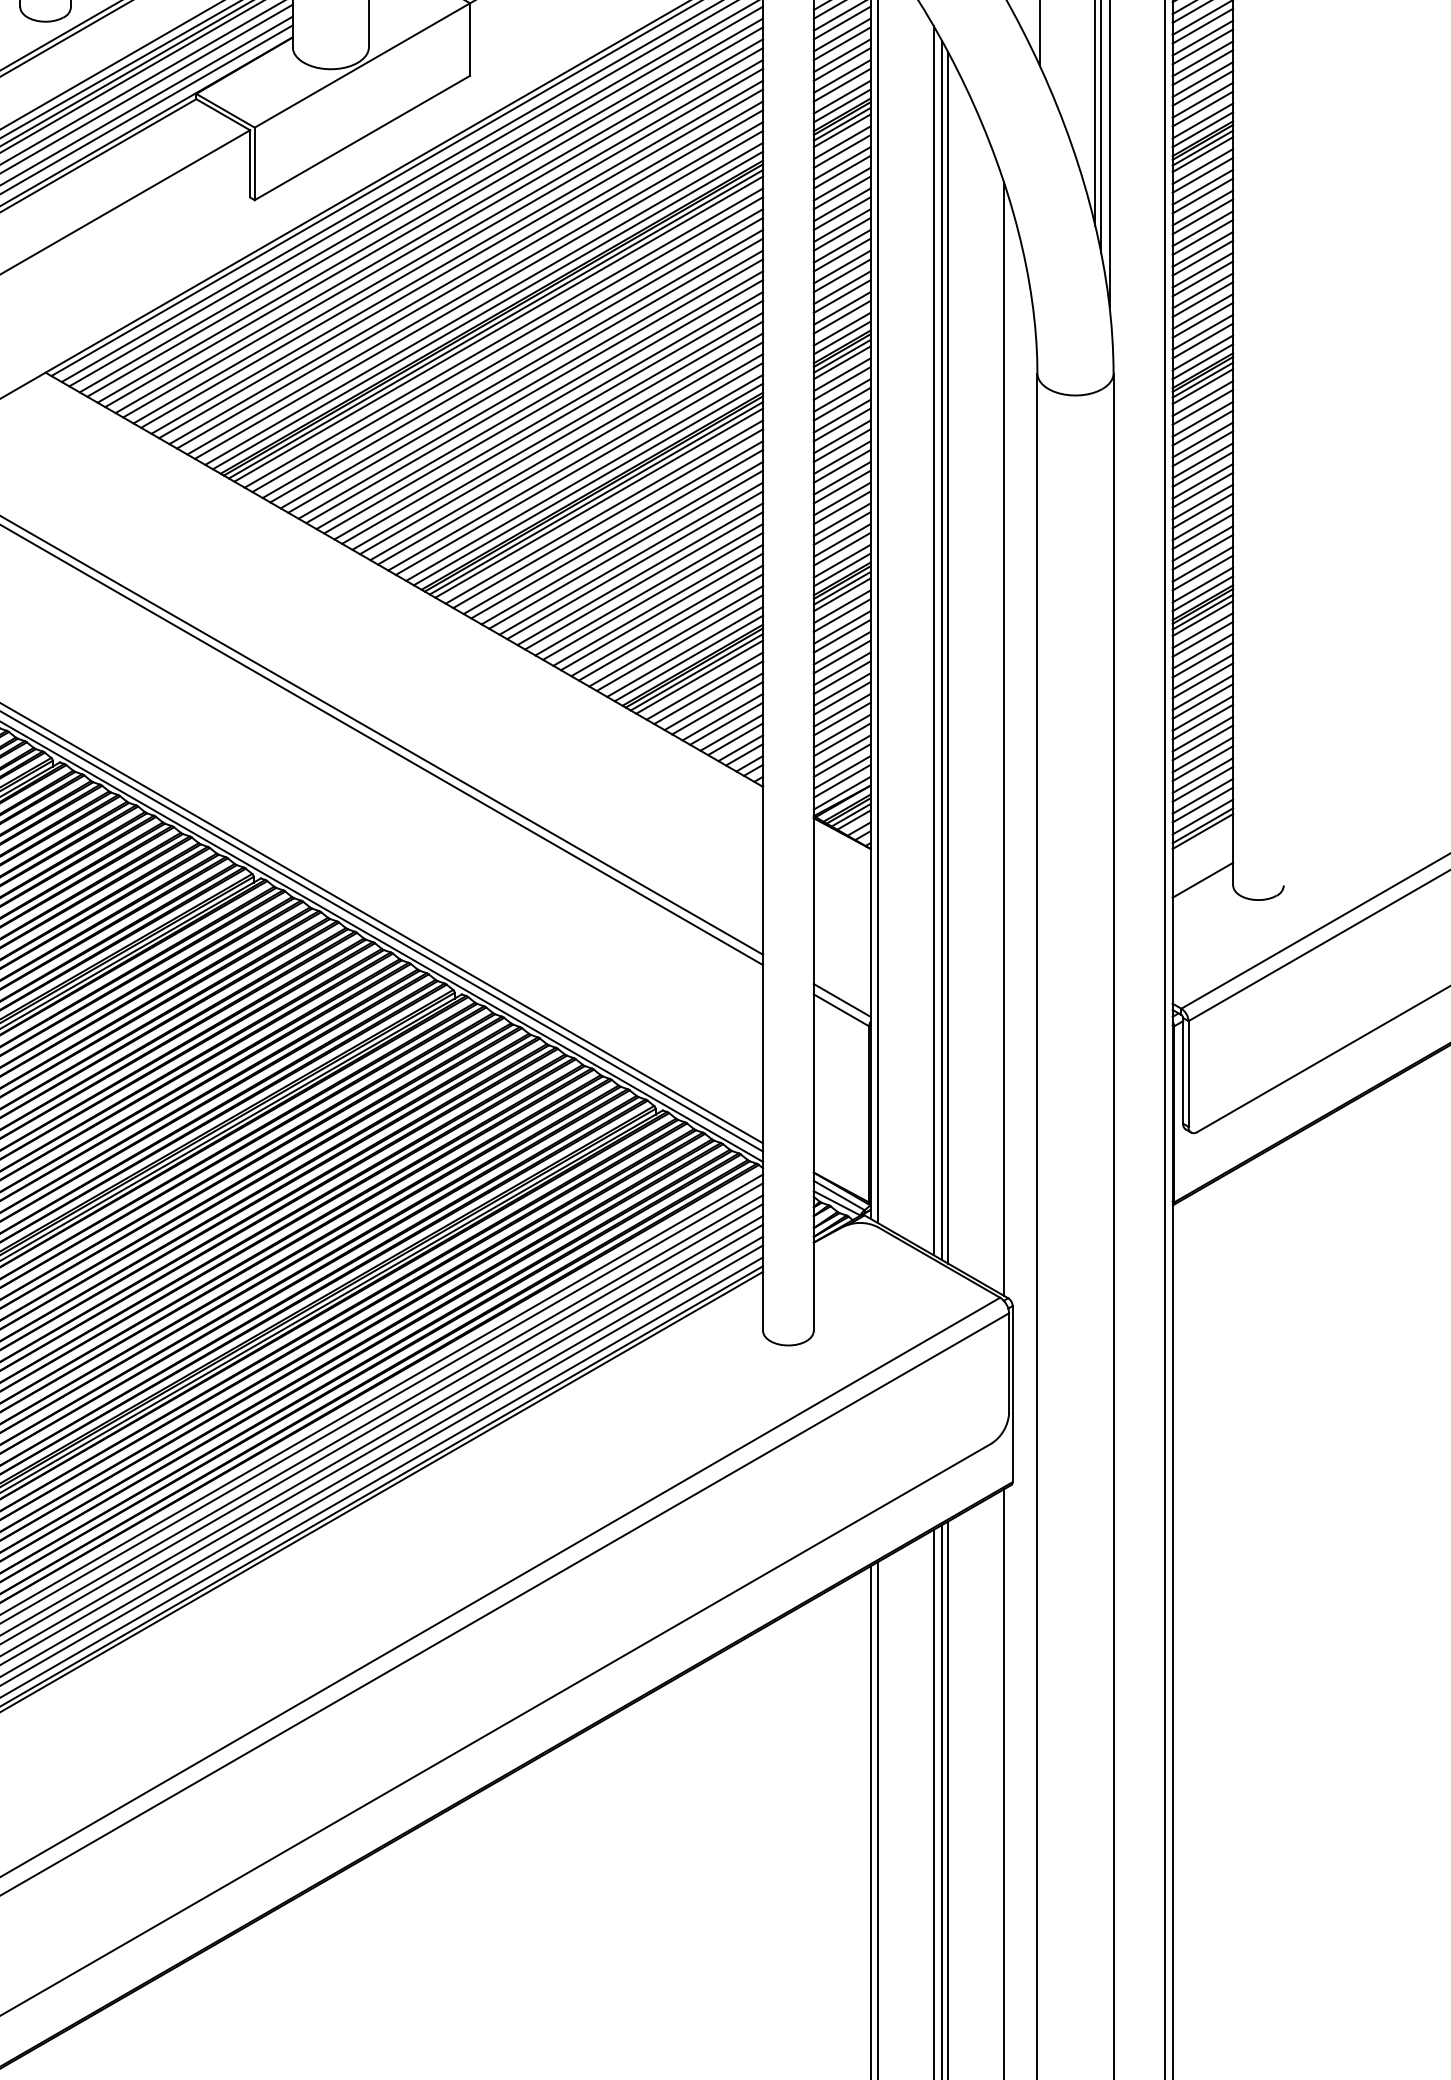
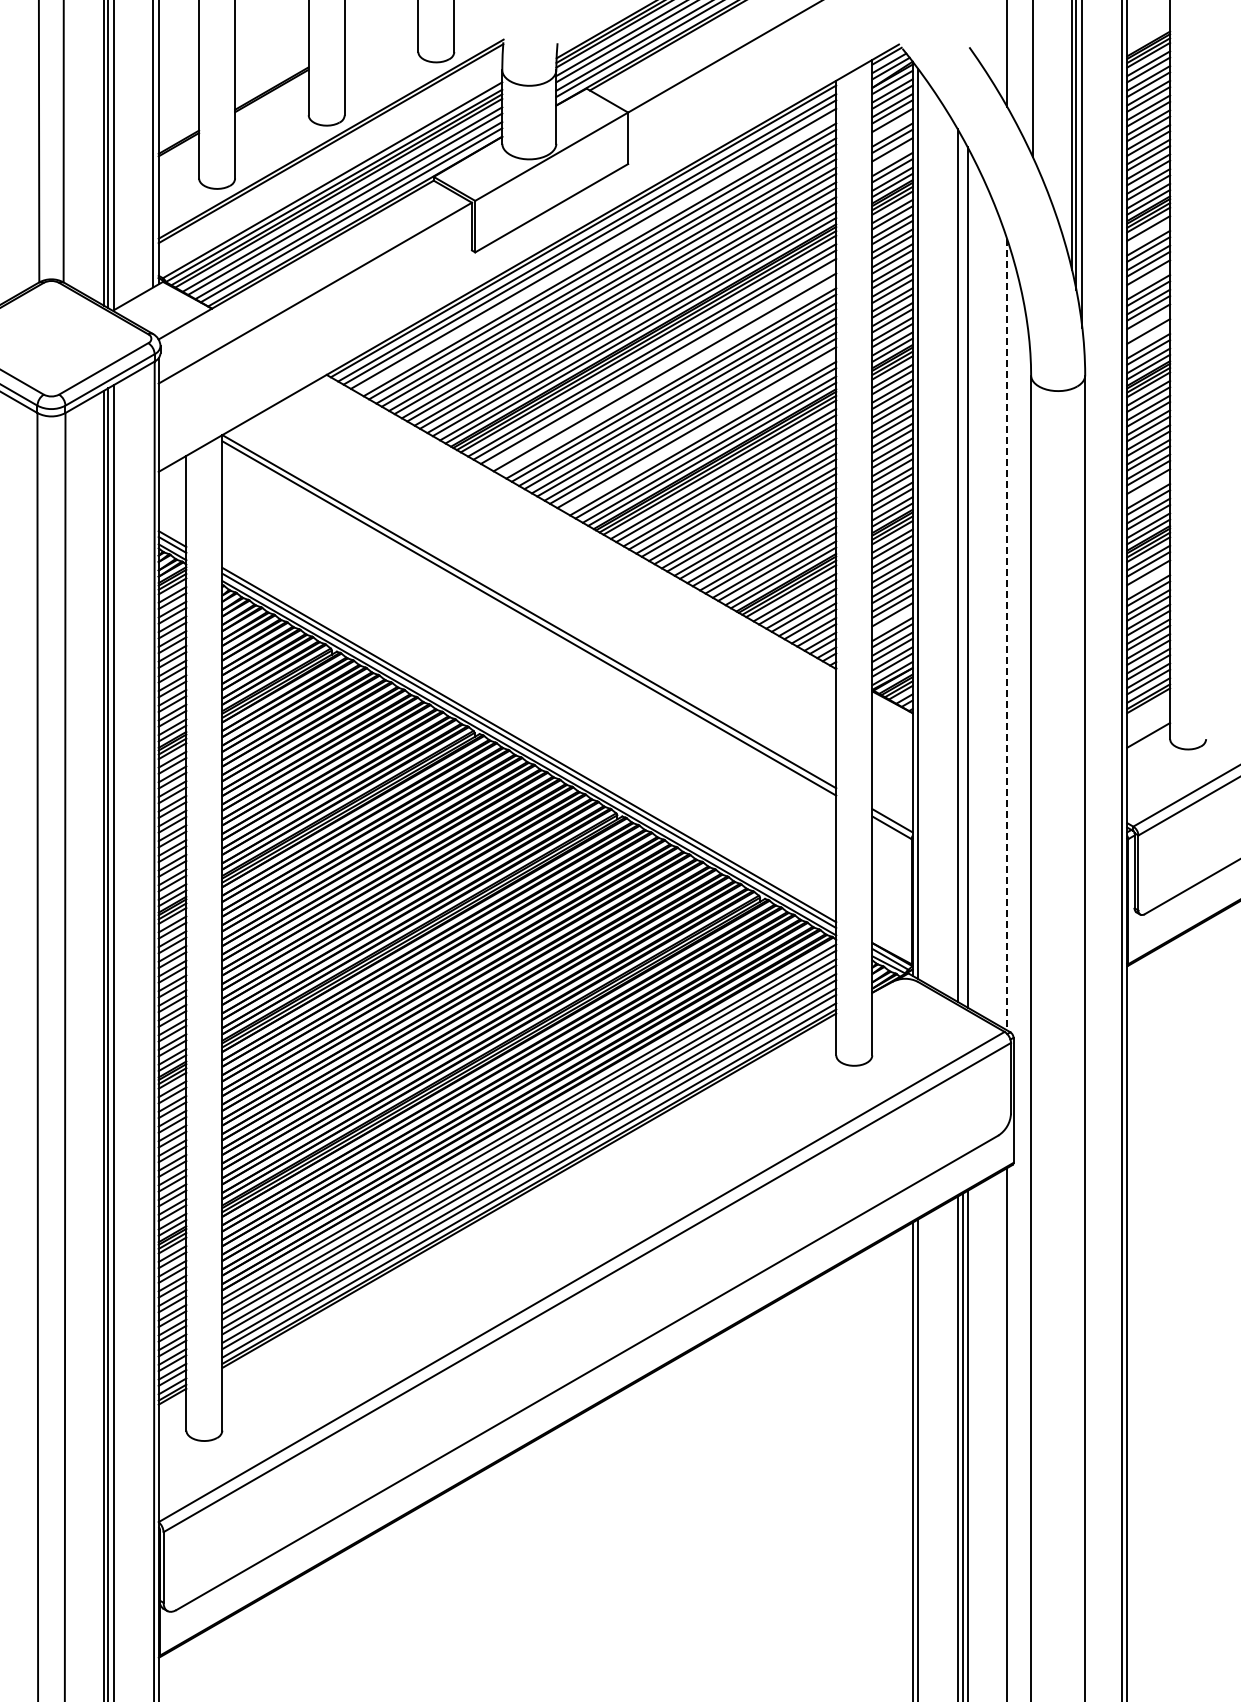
line: (842, 22) -> (892, 126), removed
line: (842, 63) -> (892, 155), removed
line: (1202, 174) -> (1148, 234), removed
line: (425, 201) -> (596, 253), removed
line: (1202, 236) -> (1148, 278), removed
line: (1202, 298) -> (1148, 322), removed
line: (1202, 320) -> (1148, 337), removed
line: (516, 360) -> (661, 366), removed
line: (525, 374) -> (667, 376), removed
line: (570, 453) -> (699, 432), removed
line: (1202, 531) -> (1148, 487), removed
line: (942, 650) -> (963, 572), removed
line: (1202, 659) -> (1148, 578), removed
line: (842, 718) -> (892, 620), removed
line: (1004, 738) -> (1007, 634), solid -> dashed

